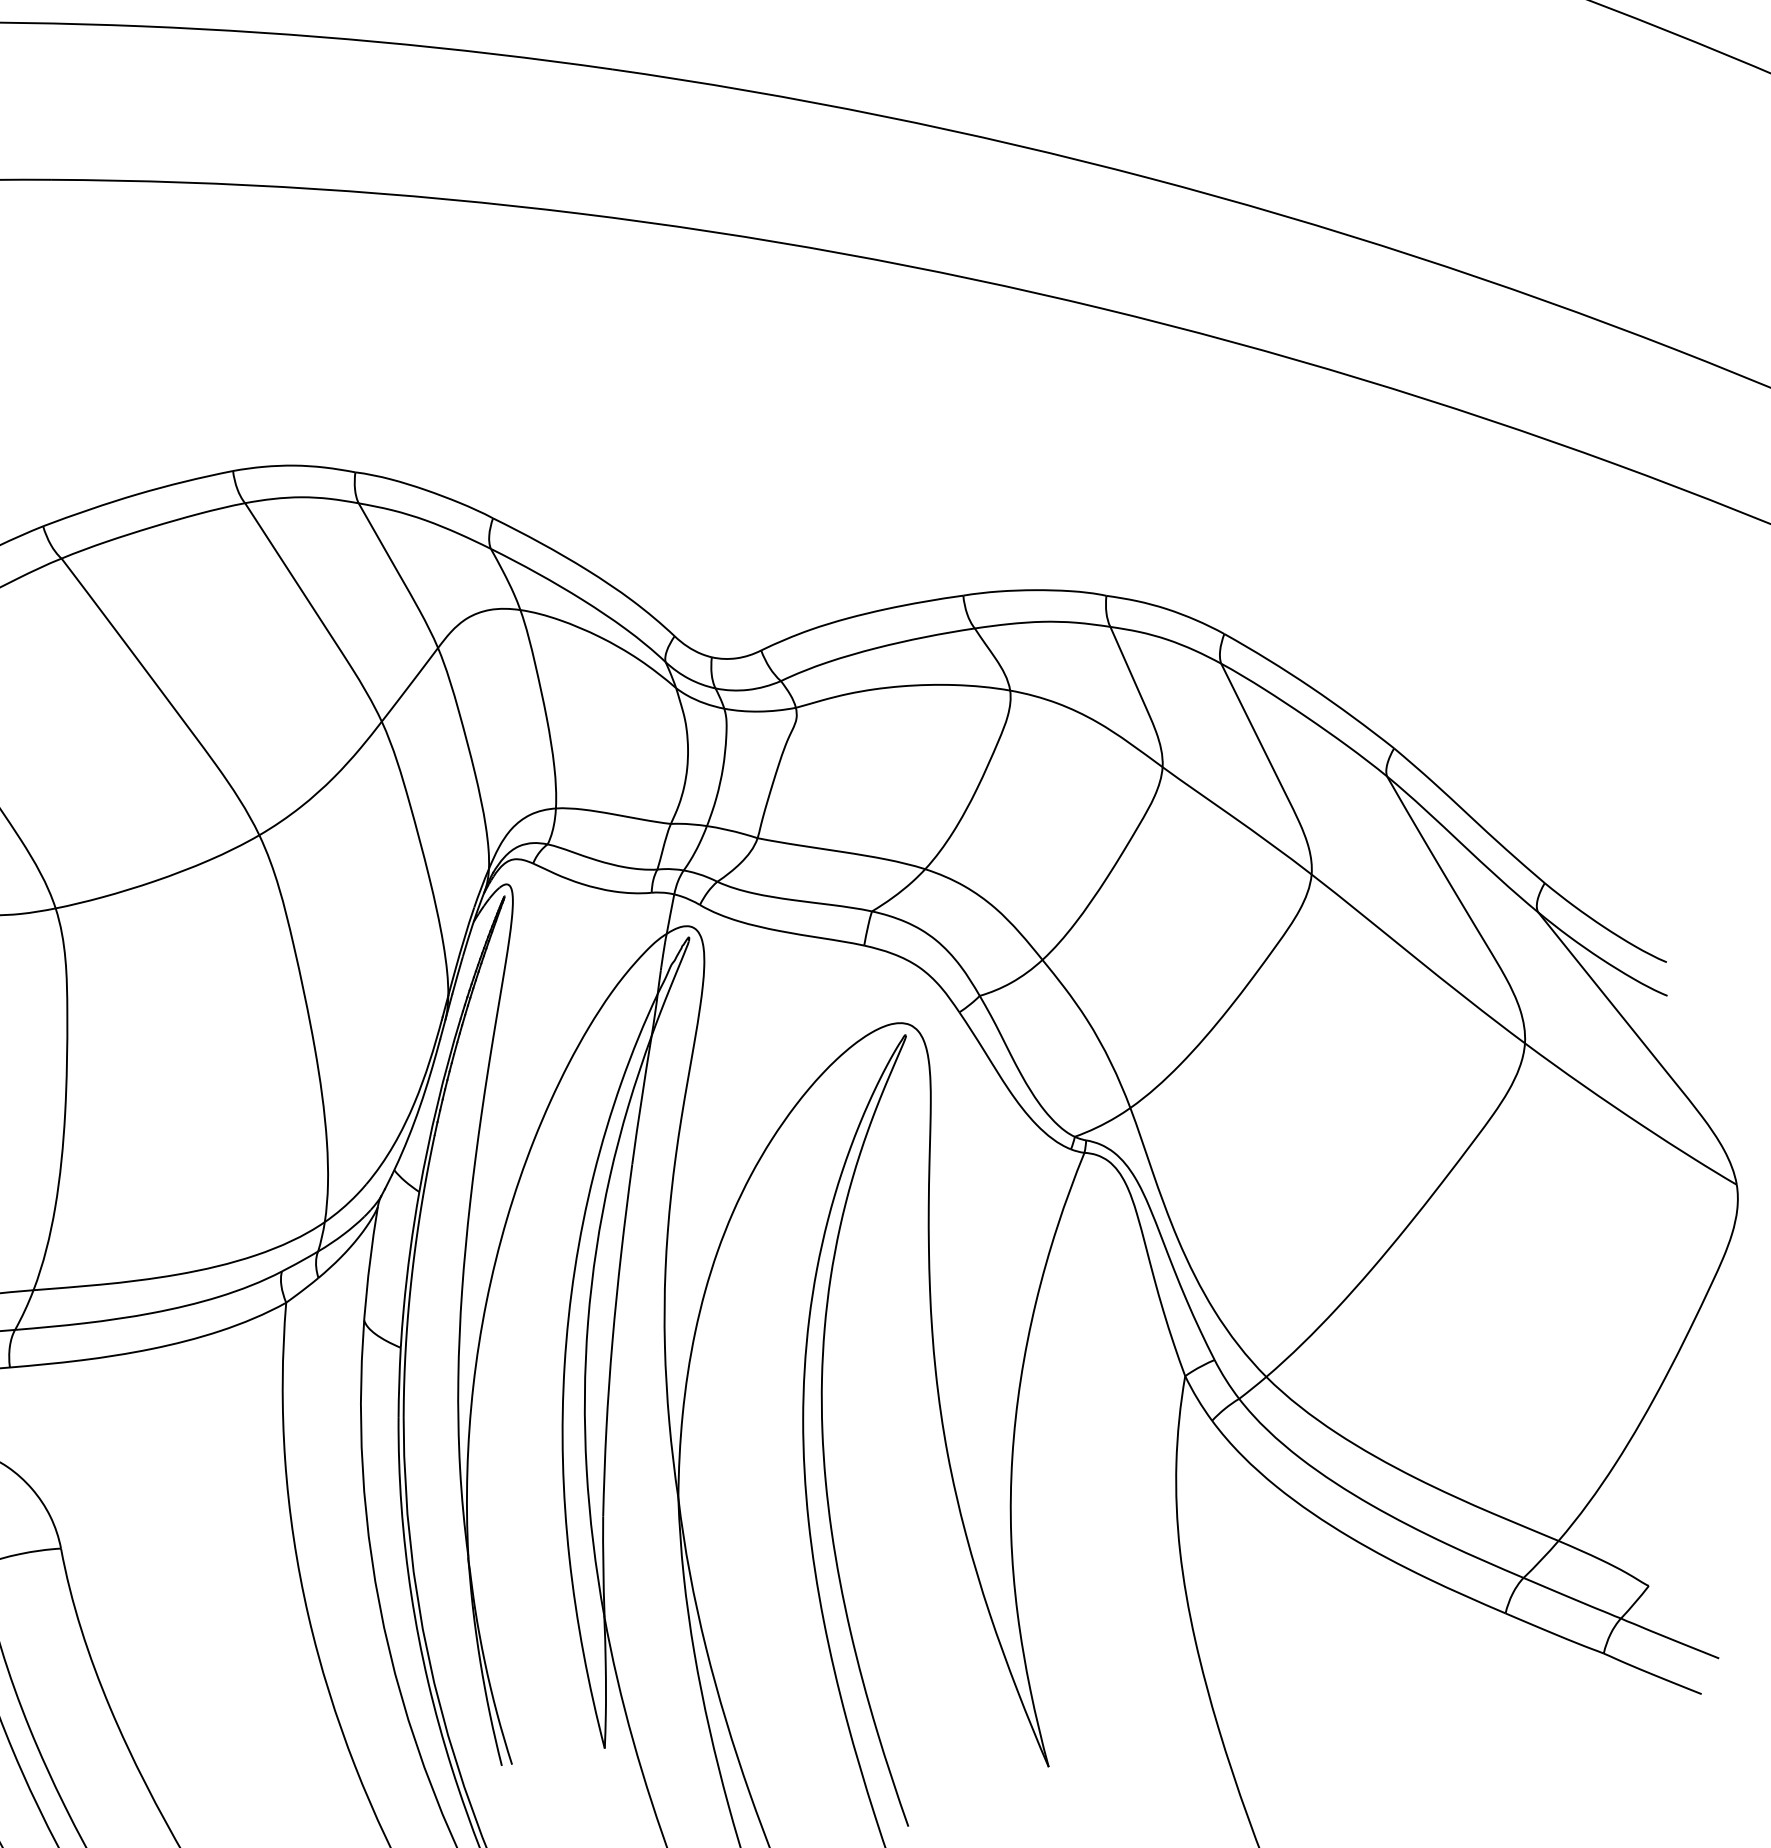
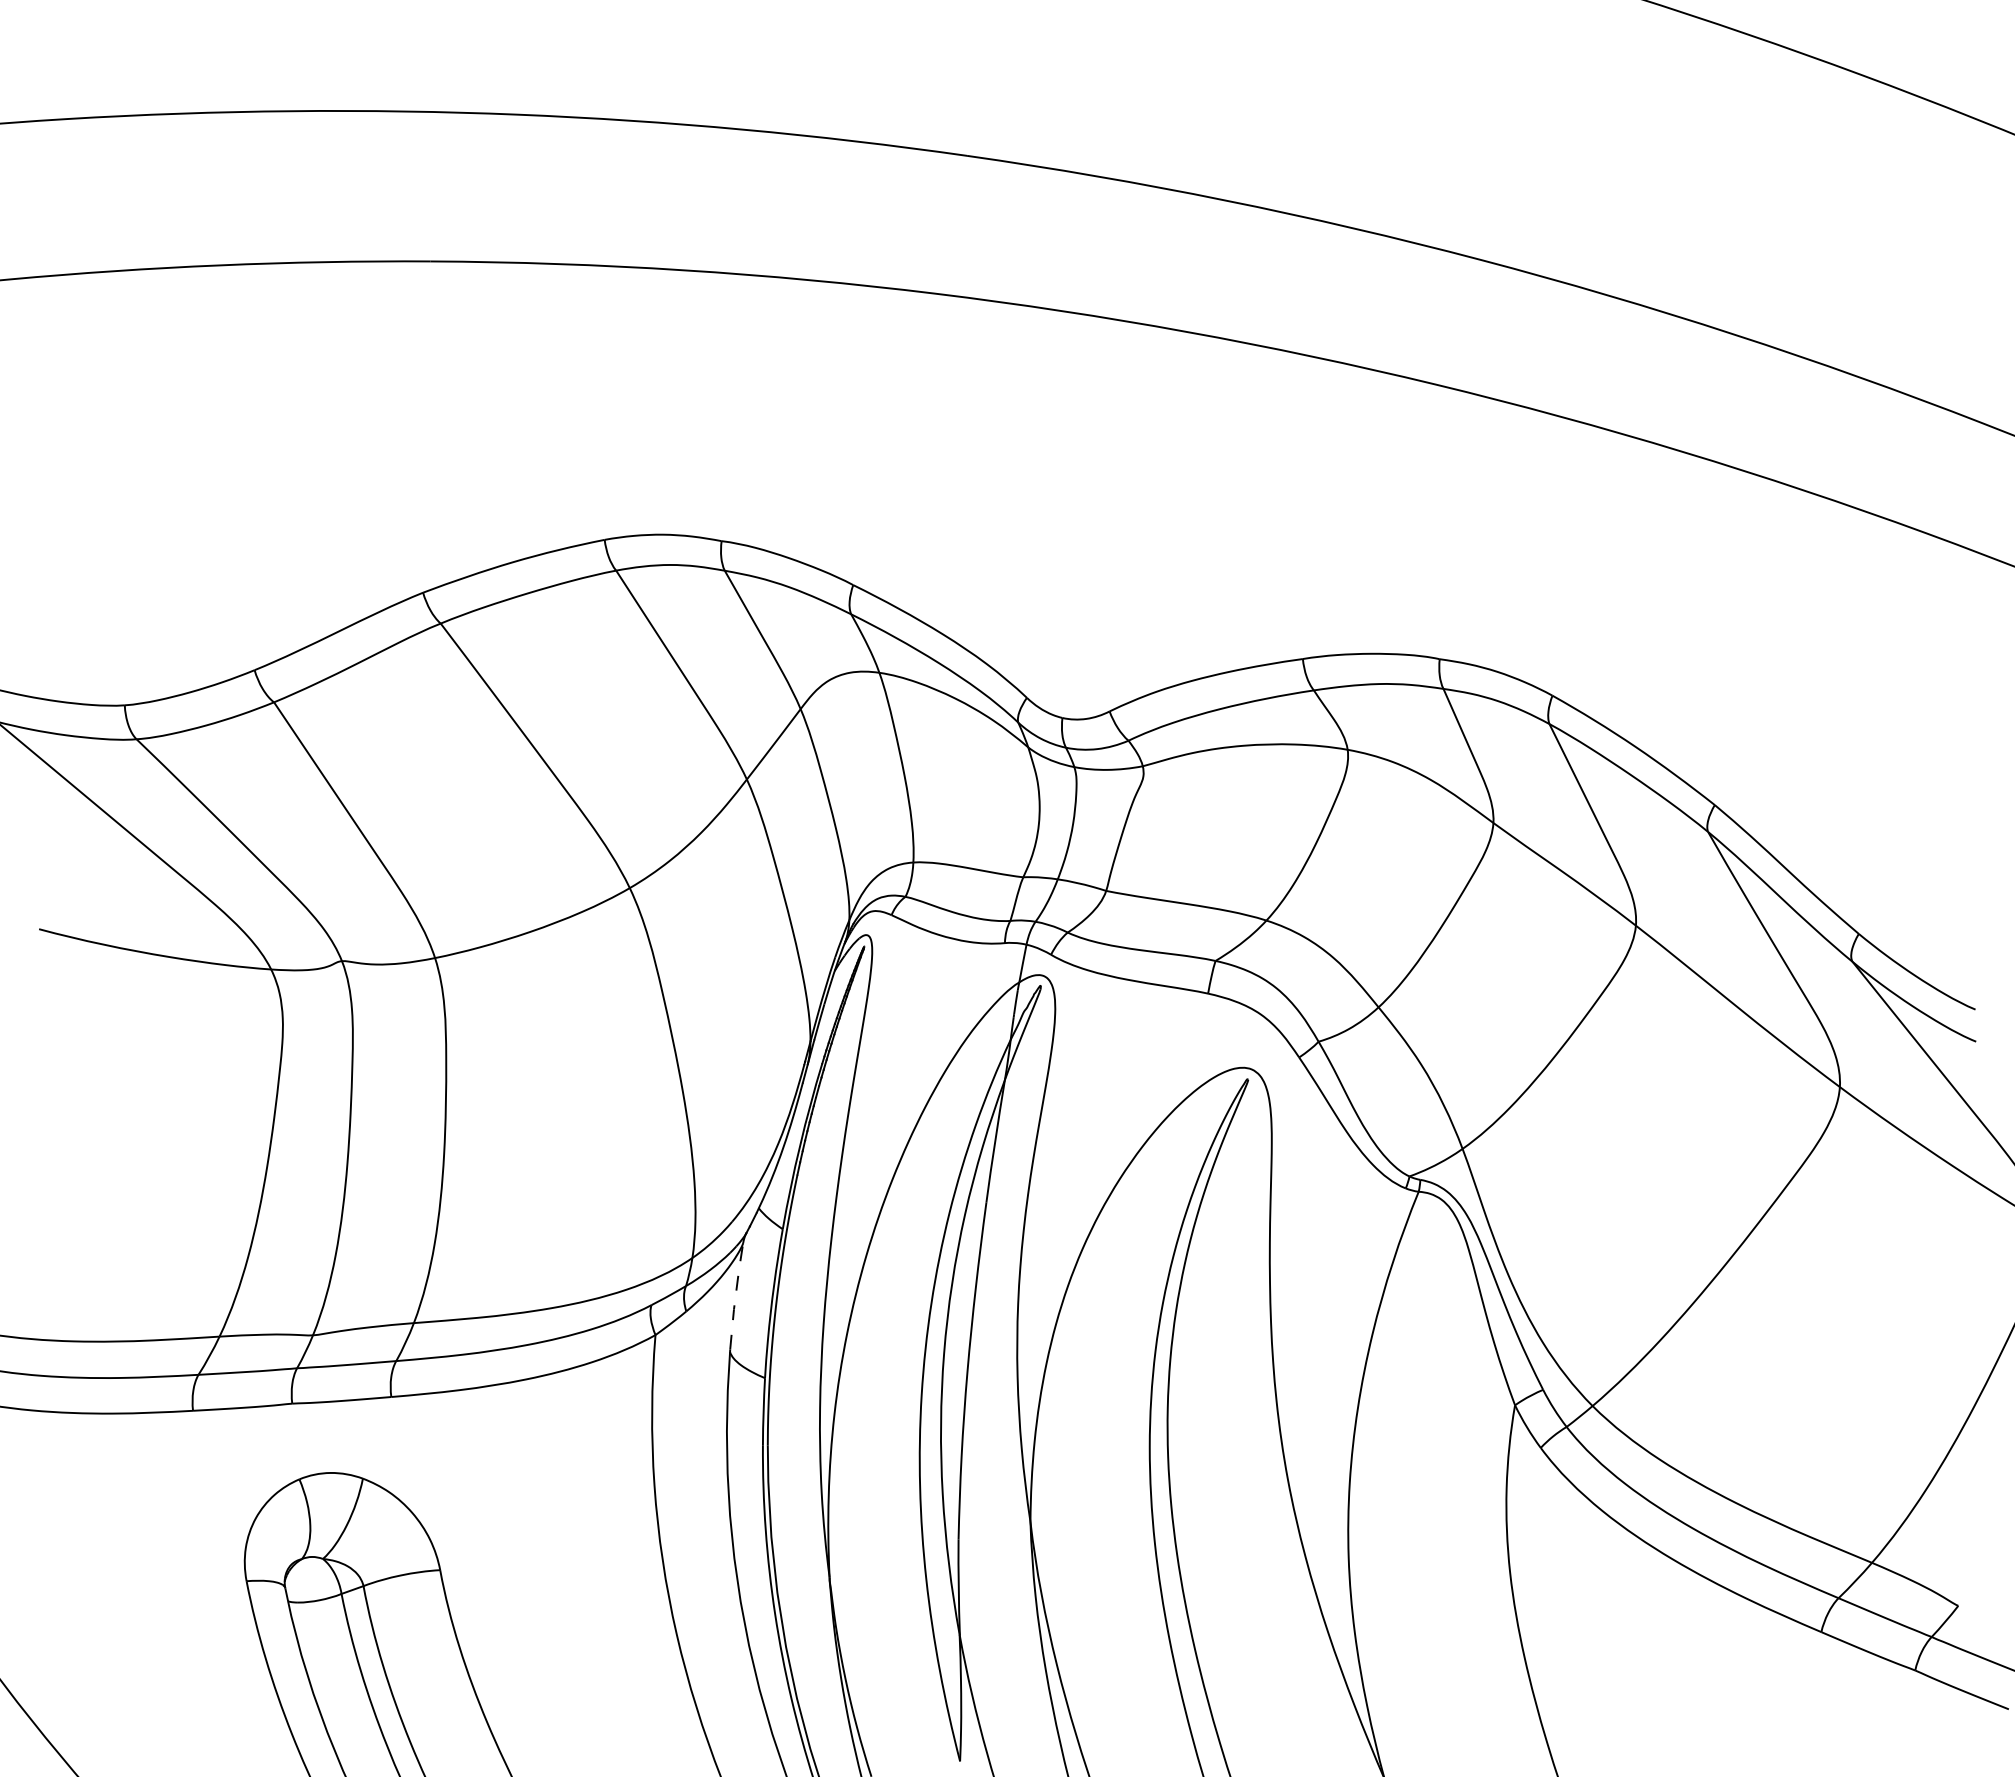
line: (369, 1261) -> (735, 1295), solid -> dashed

